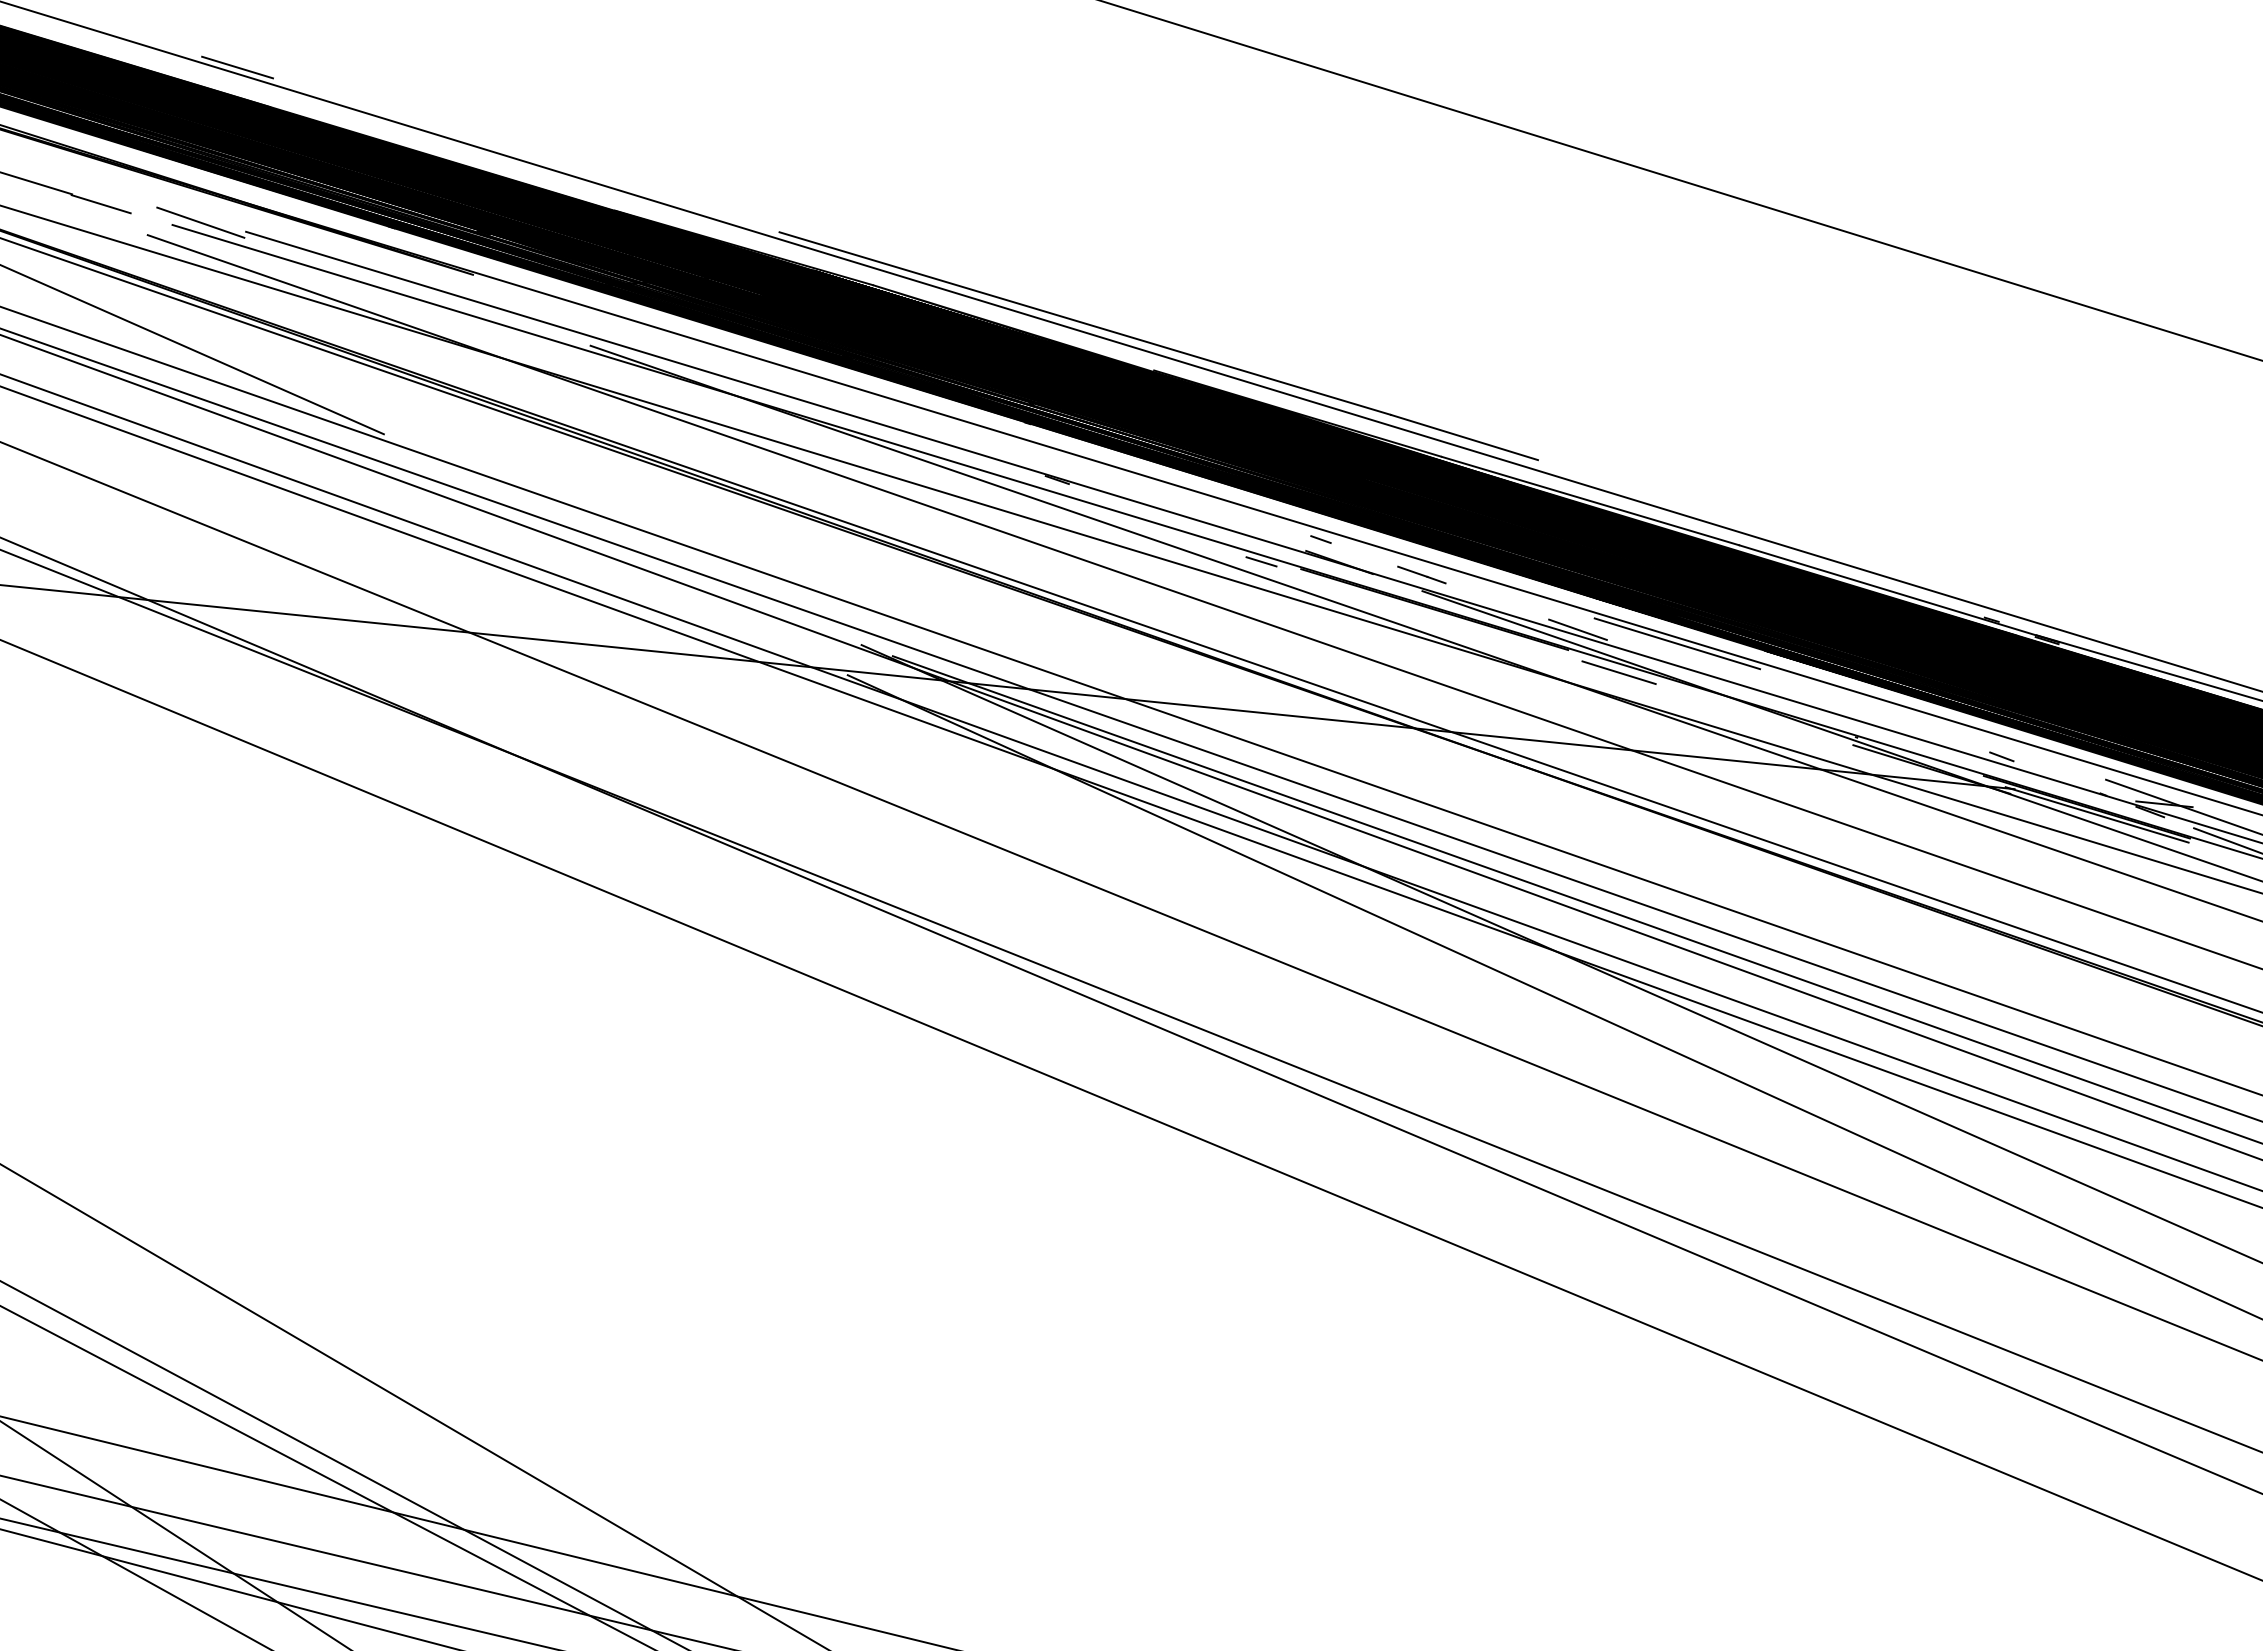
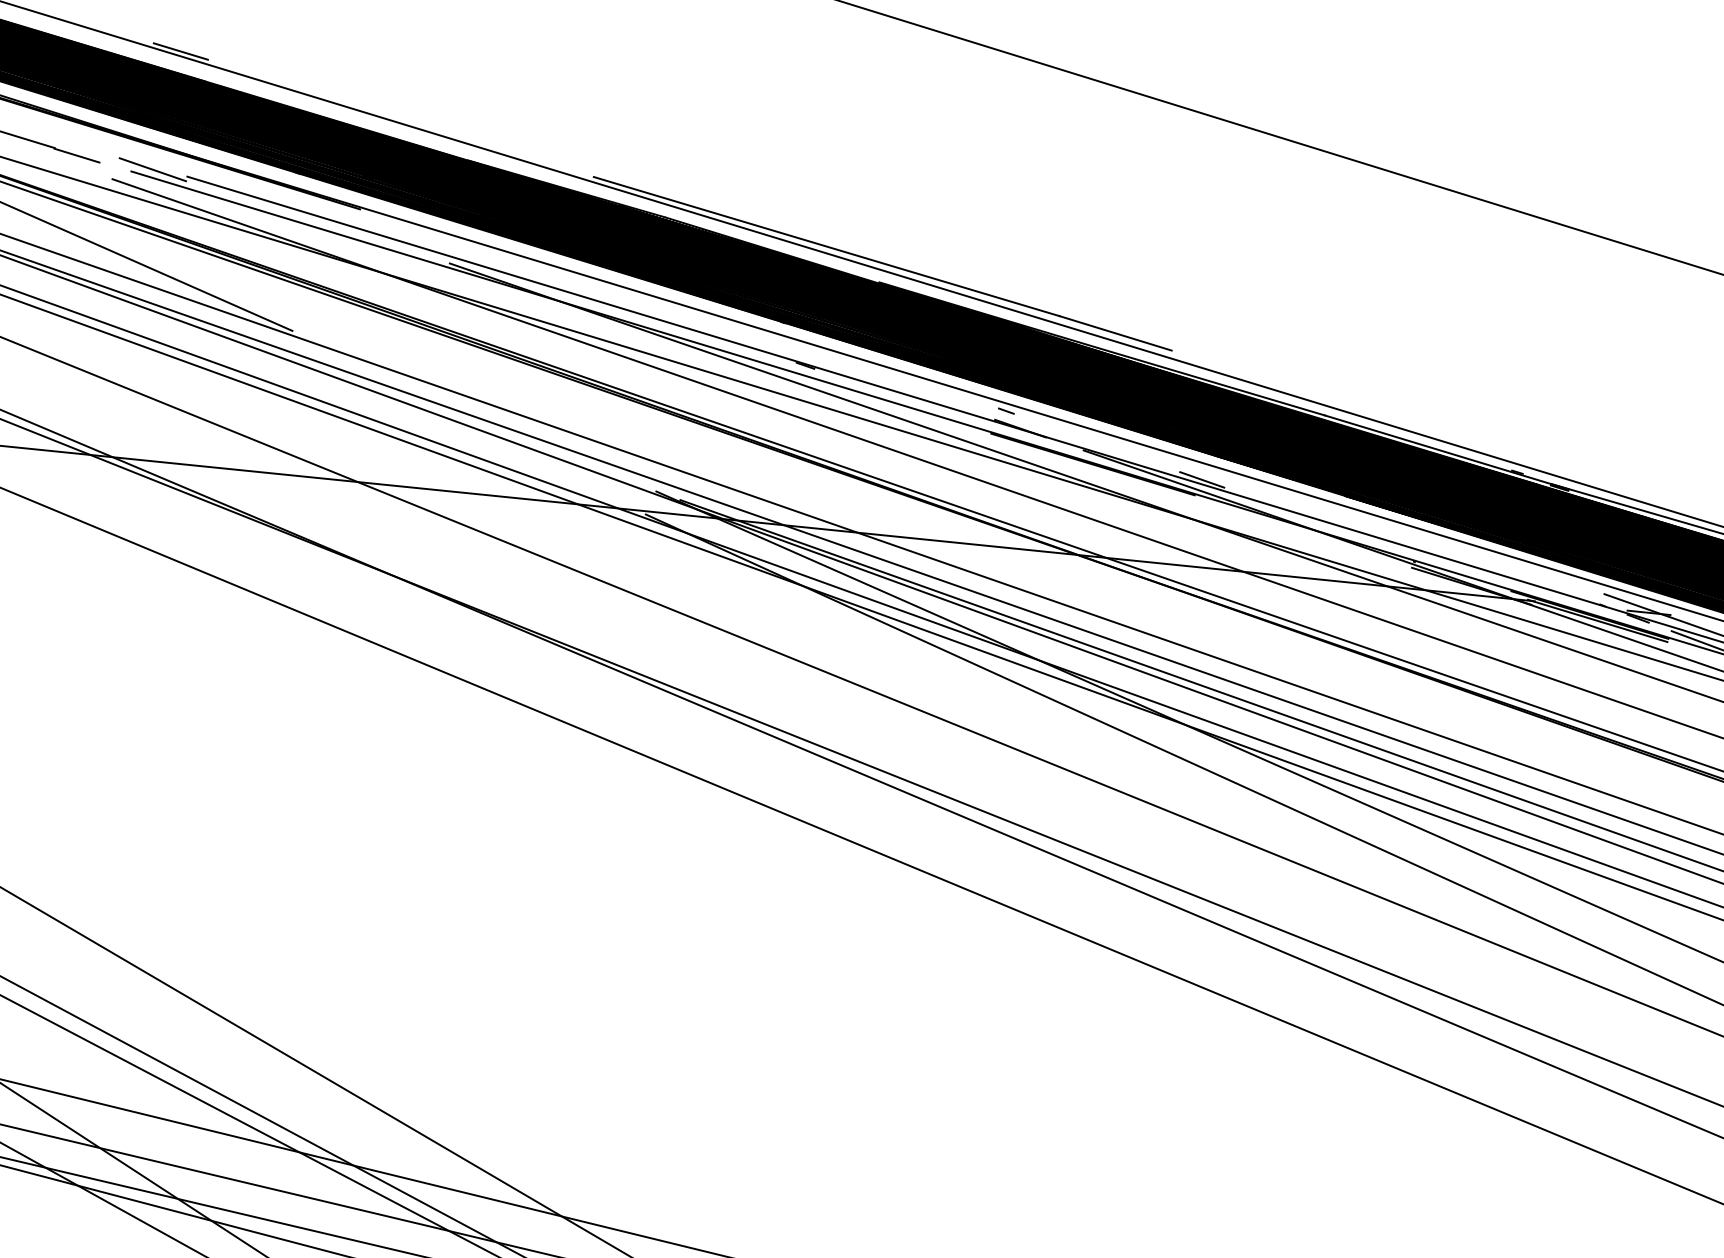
line: (1261, 561) -> (961, 427), removed
line: (1421, 574) -> (1082, 437), removed
line: (1677, 643) -> (1277, 490), removed
line: (1618, 672) -> (1233, 512), removed
line: (2001, 756) -> (1524, 576), removed

